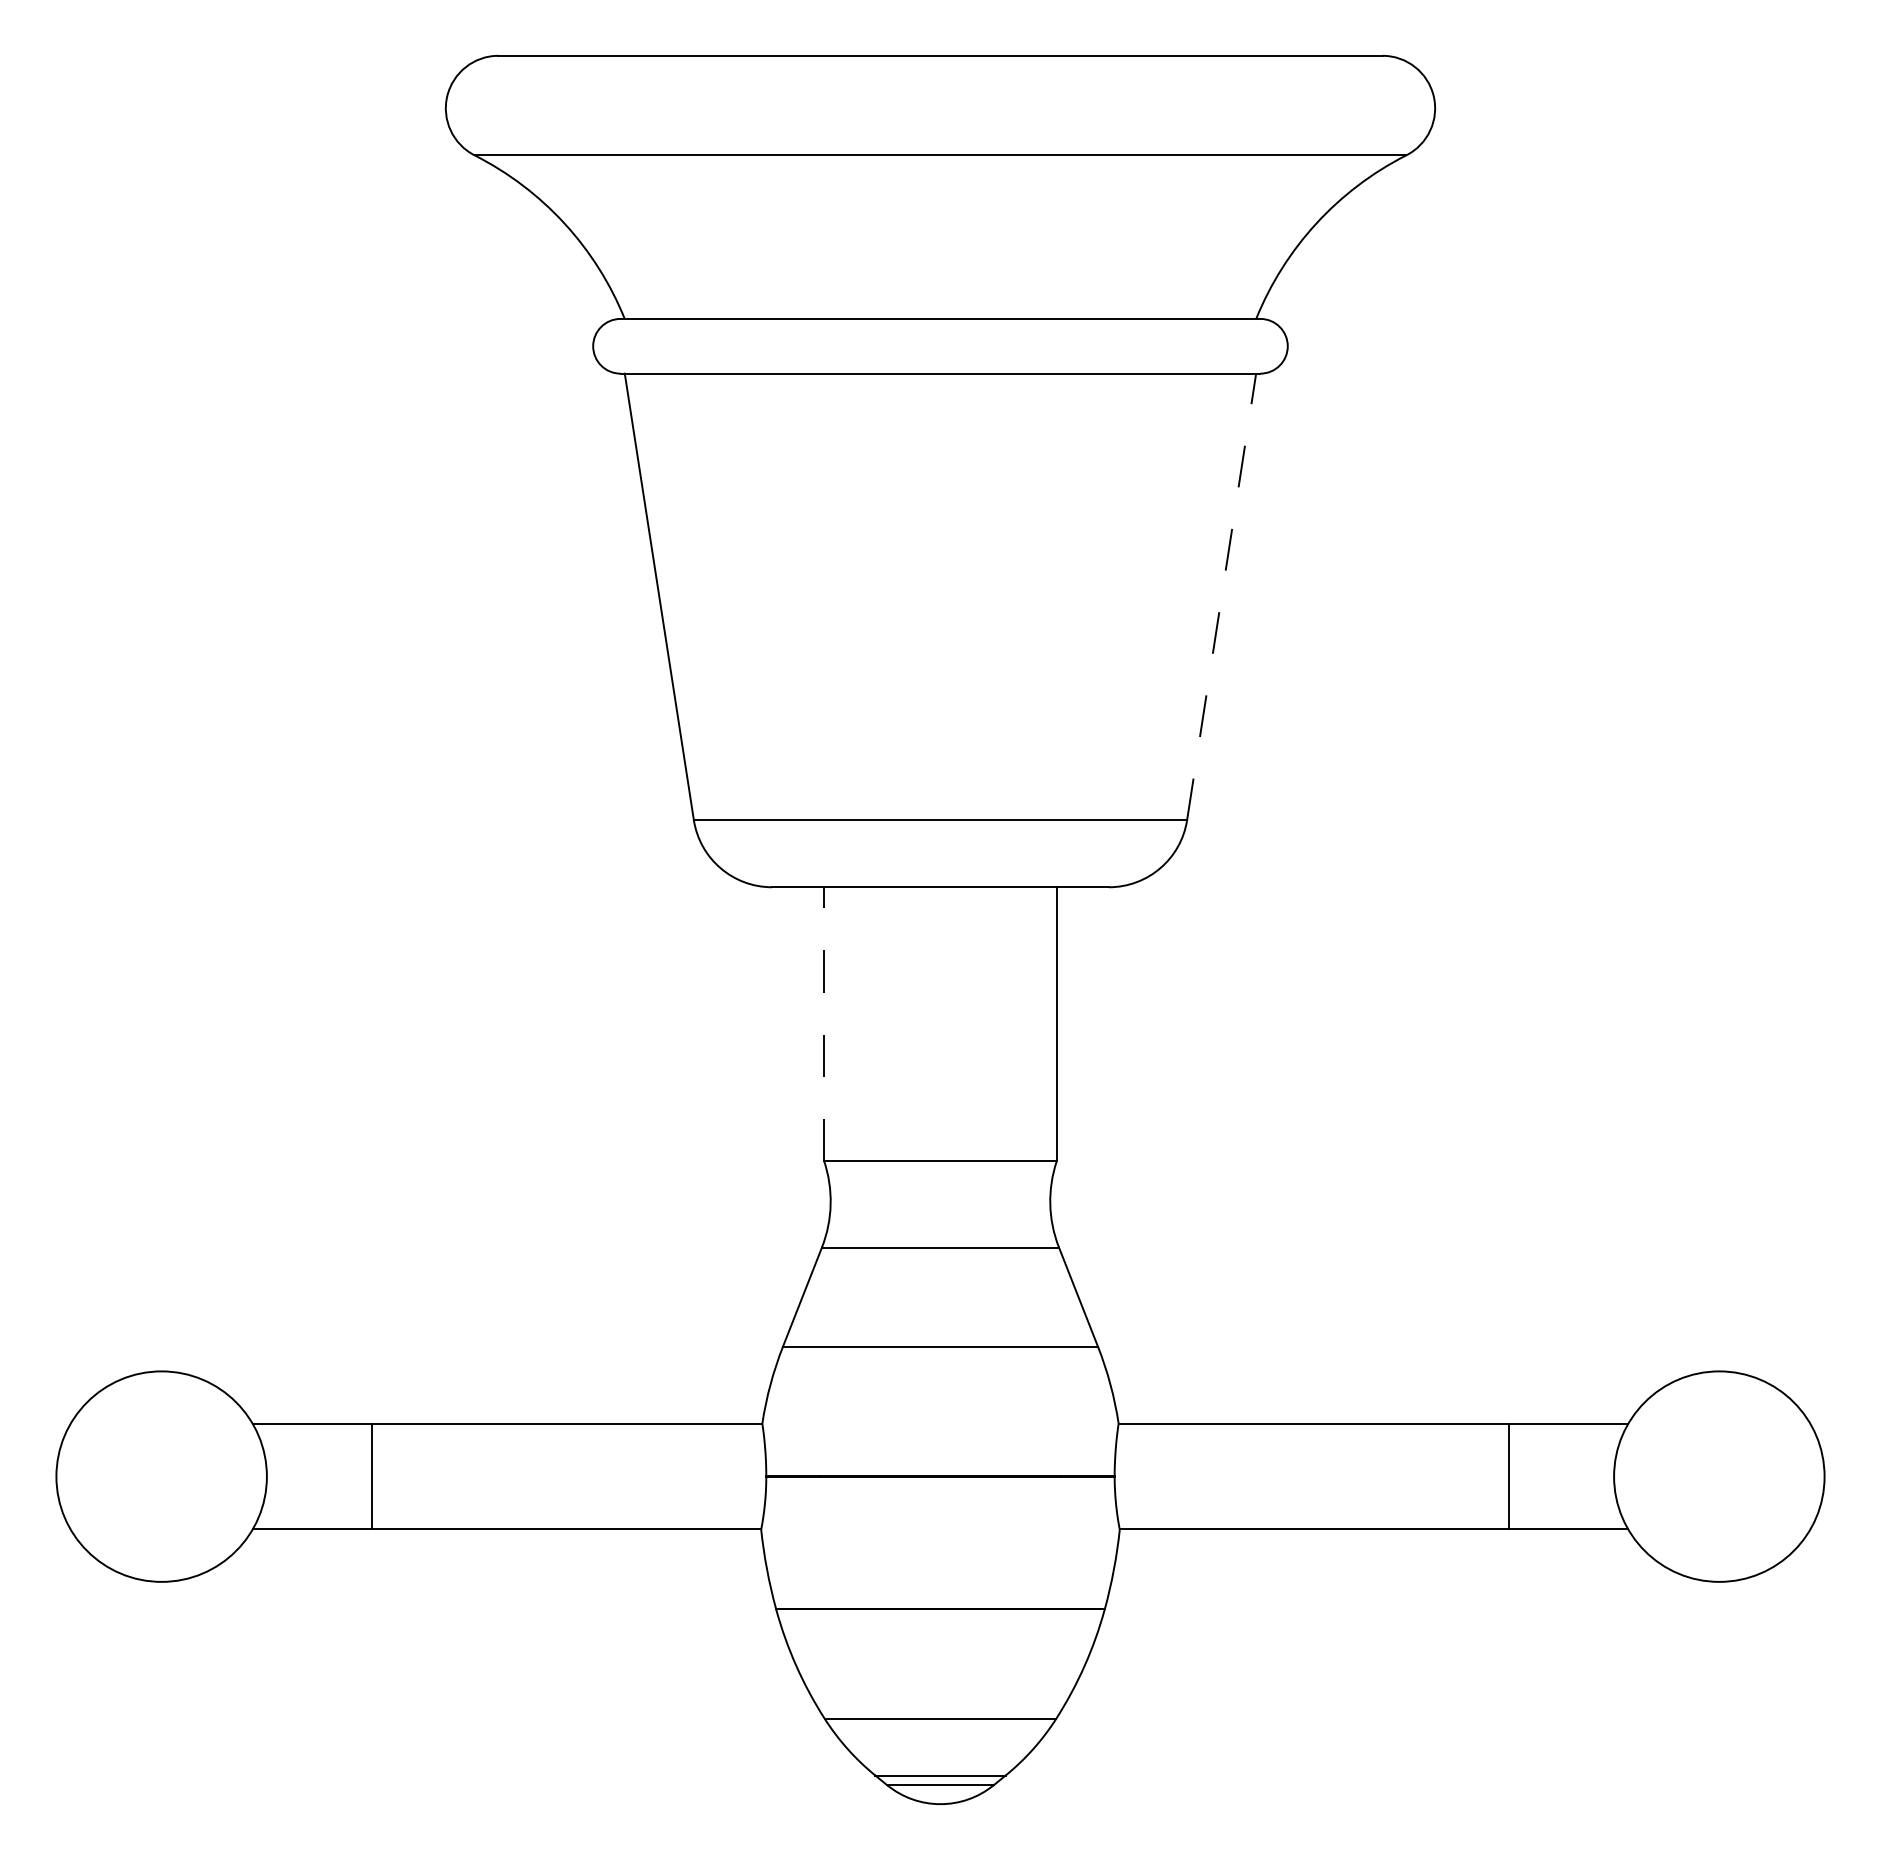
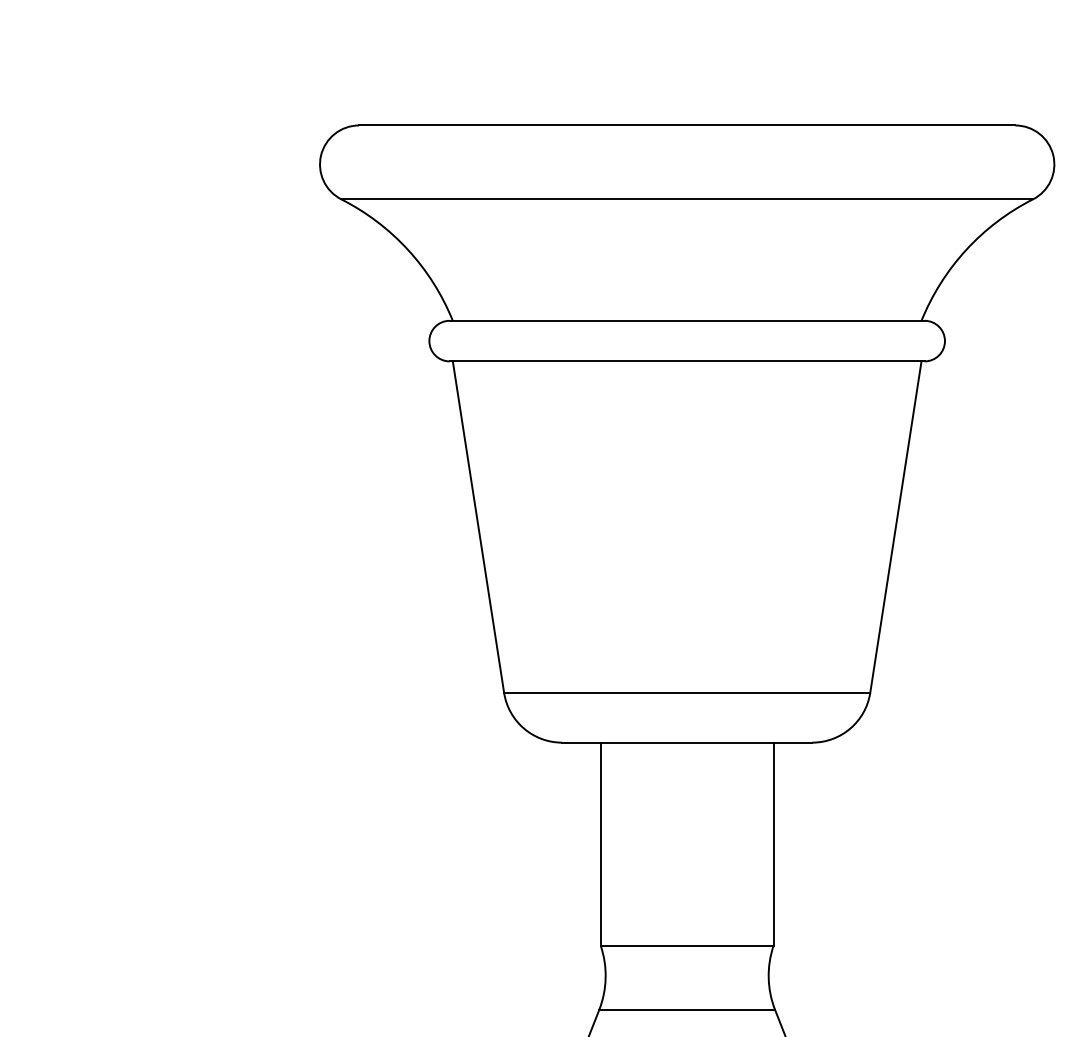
line: (1221, 596) -> (895, 526), dashed -> solid
line: (824, 1024) -> (601, 844), dashed -> solid

